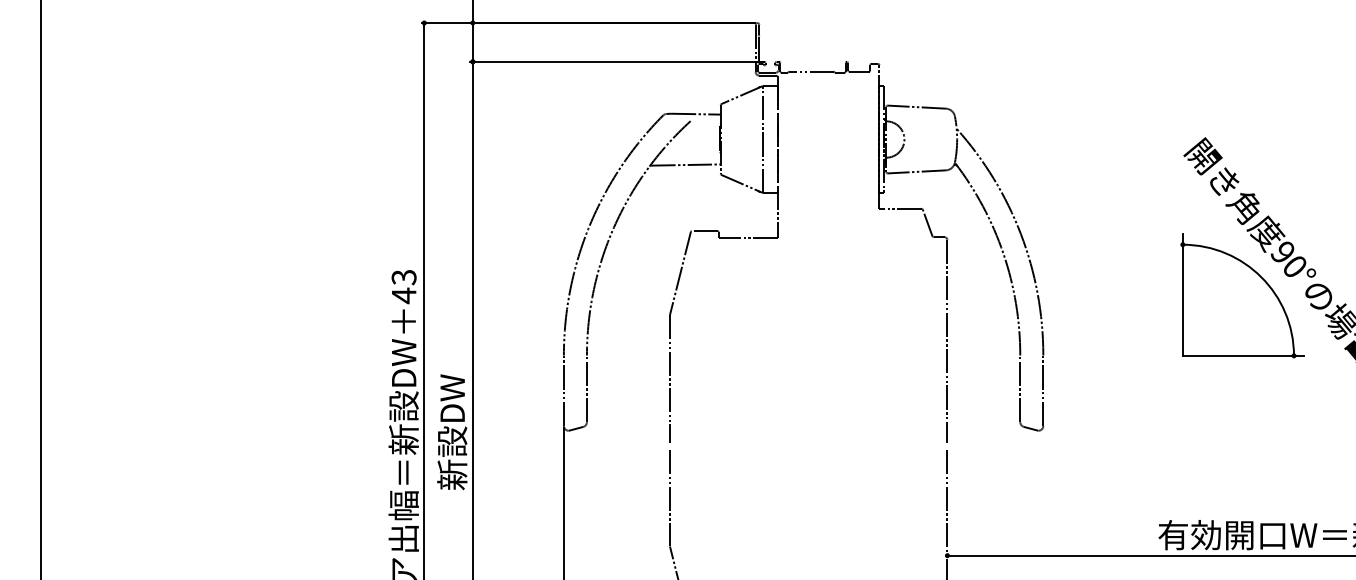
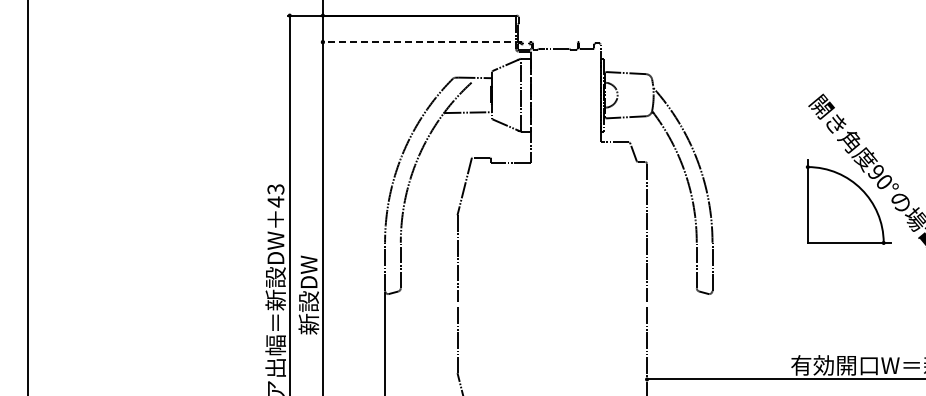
line: (615, 62) -> (420, 42), solid -> dashed

